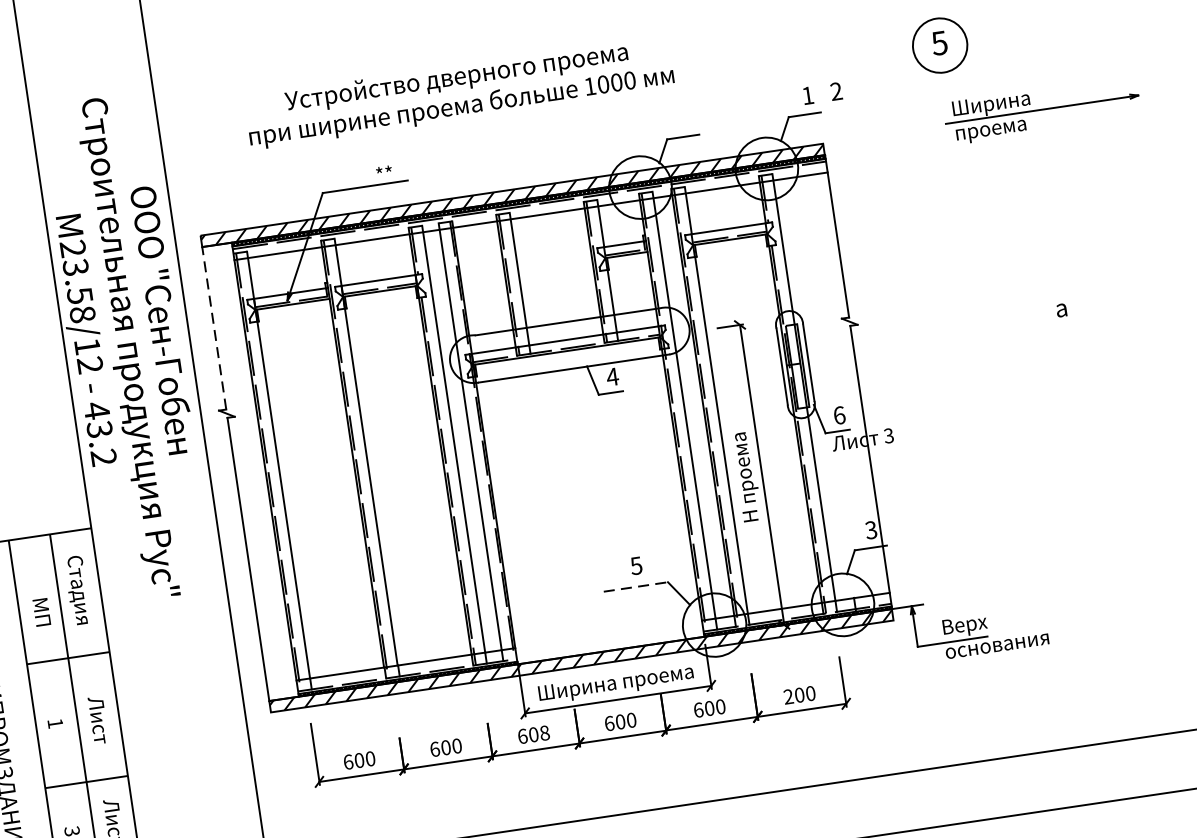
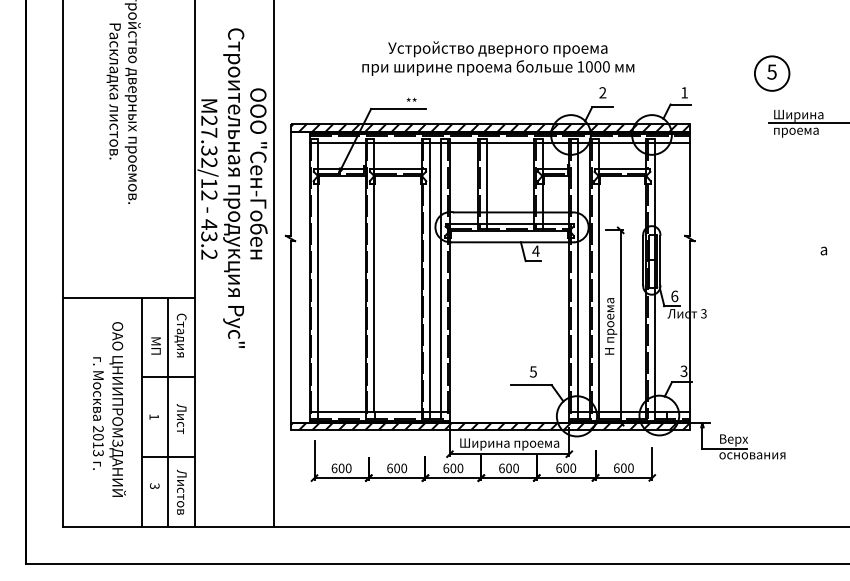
text: (835, 91) -> (602, 92), moved
text: (459, 92) -> (498, 58), moved
text: (79, 290) -> (209, 147), 23.58/12 -> 27.32/12
line: (214, 327) -> (290, 183), dashed -> solid
line: (636, 587) -> (531, 385), dashed -> solid
text: (788, 695) -> (616, 467), 200 -> 600
text: (544, 733) -> (460, 468), 608 -> 600

